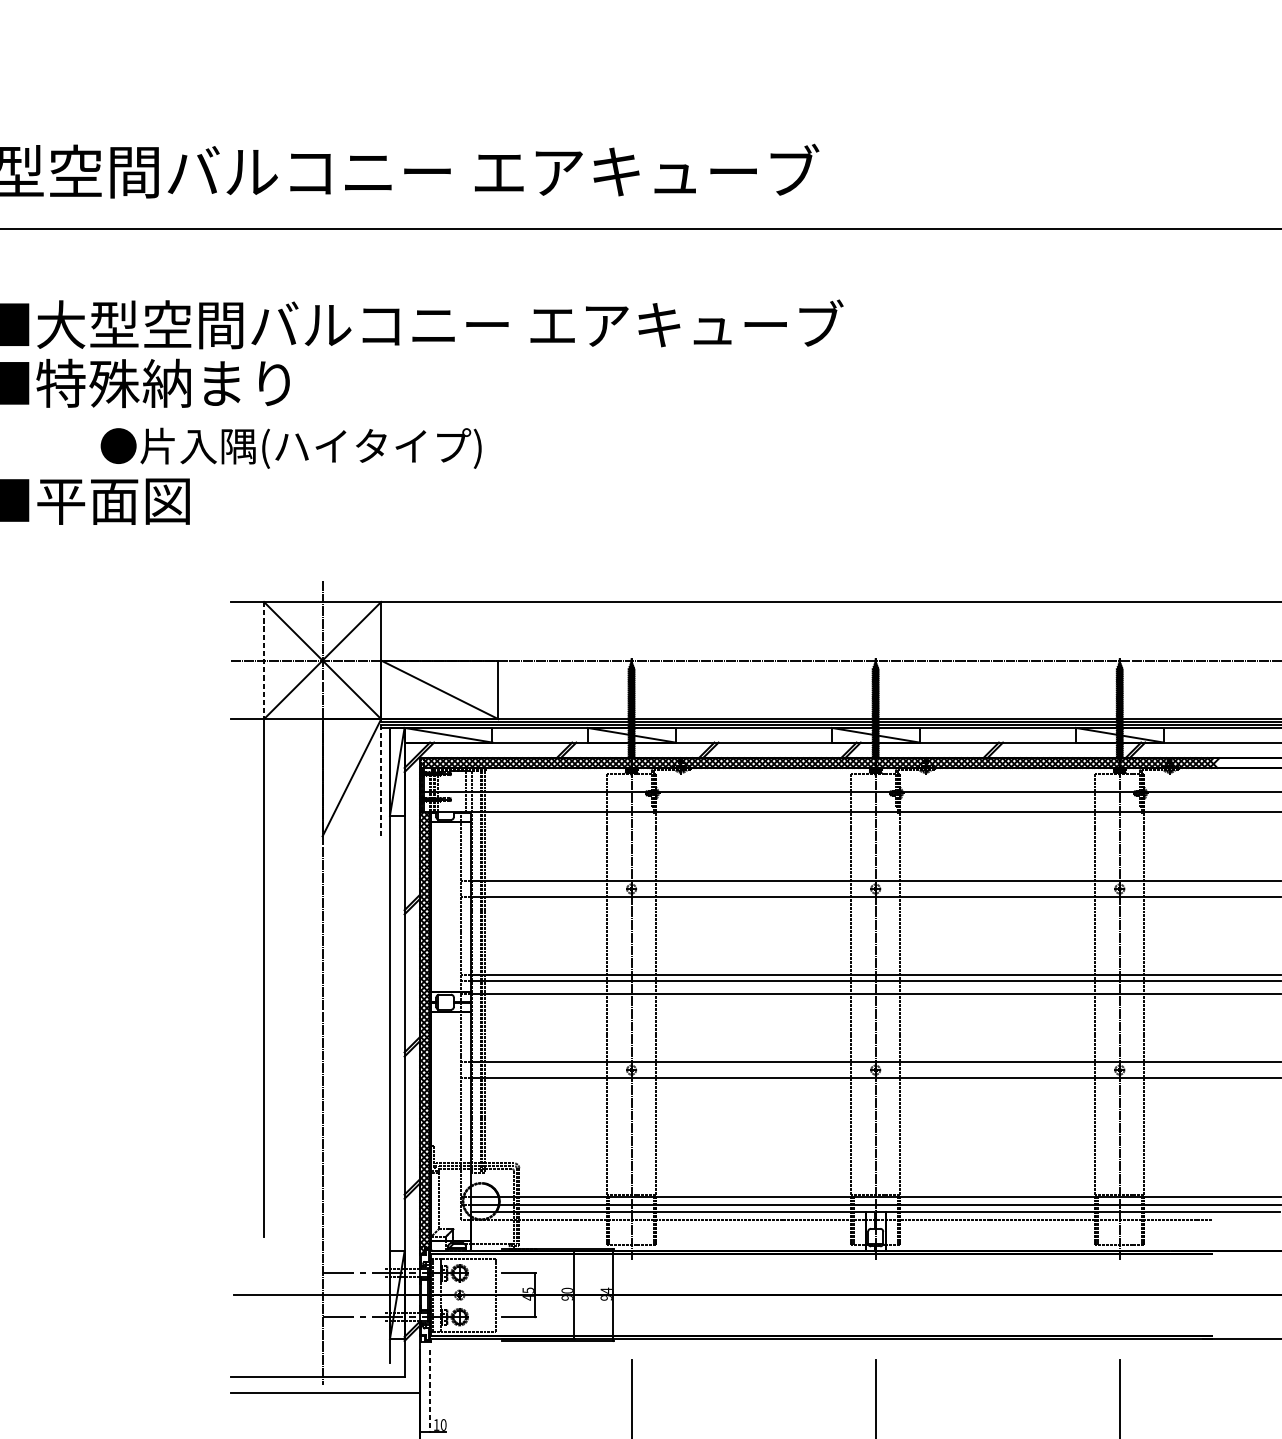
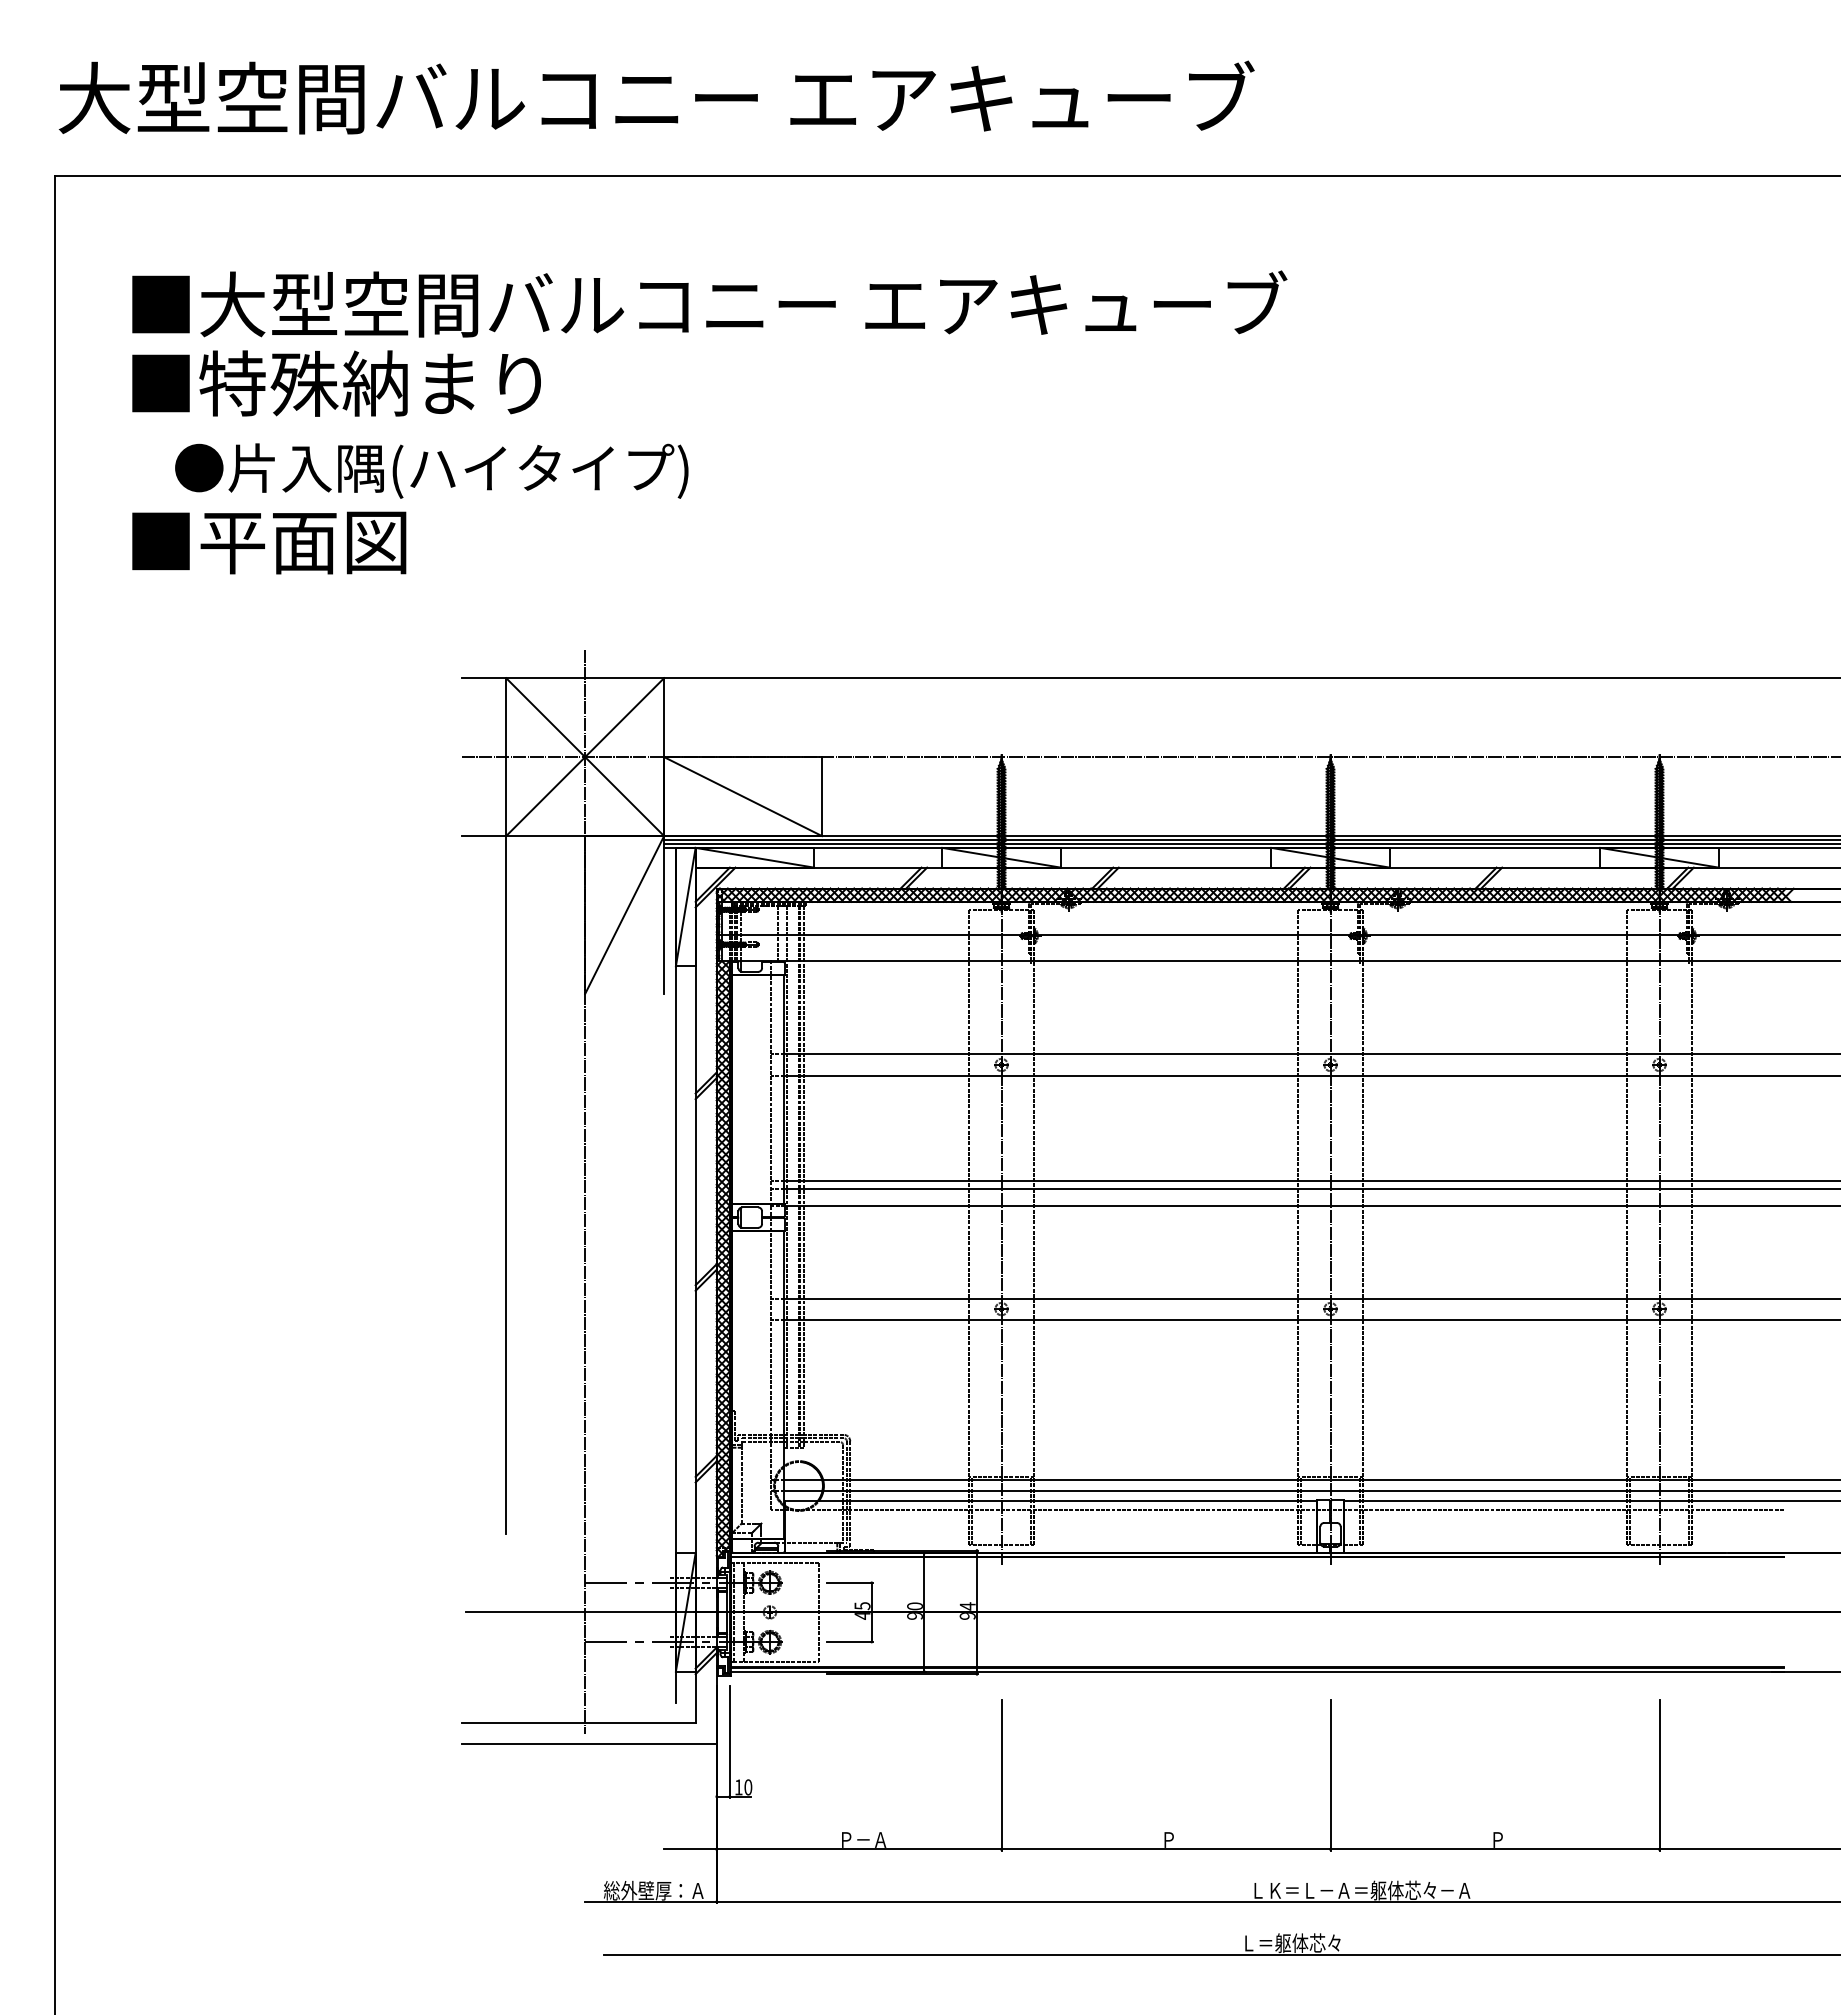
text: (290, 447) -> (431, 470), moved
line: (264, 660) -> (506, 757), dashed -> solid
line: (381, 778) -> (664, 915), dashed -> solid
line: (429, 1390) -> (729, 1741), dashed -> solid

